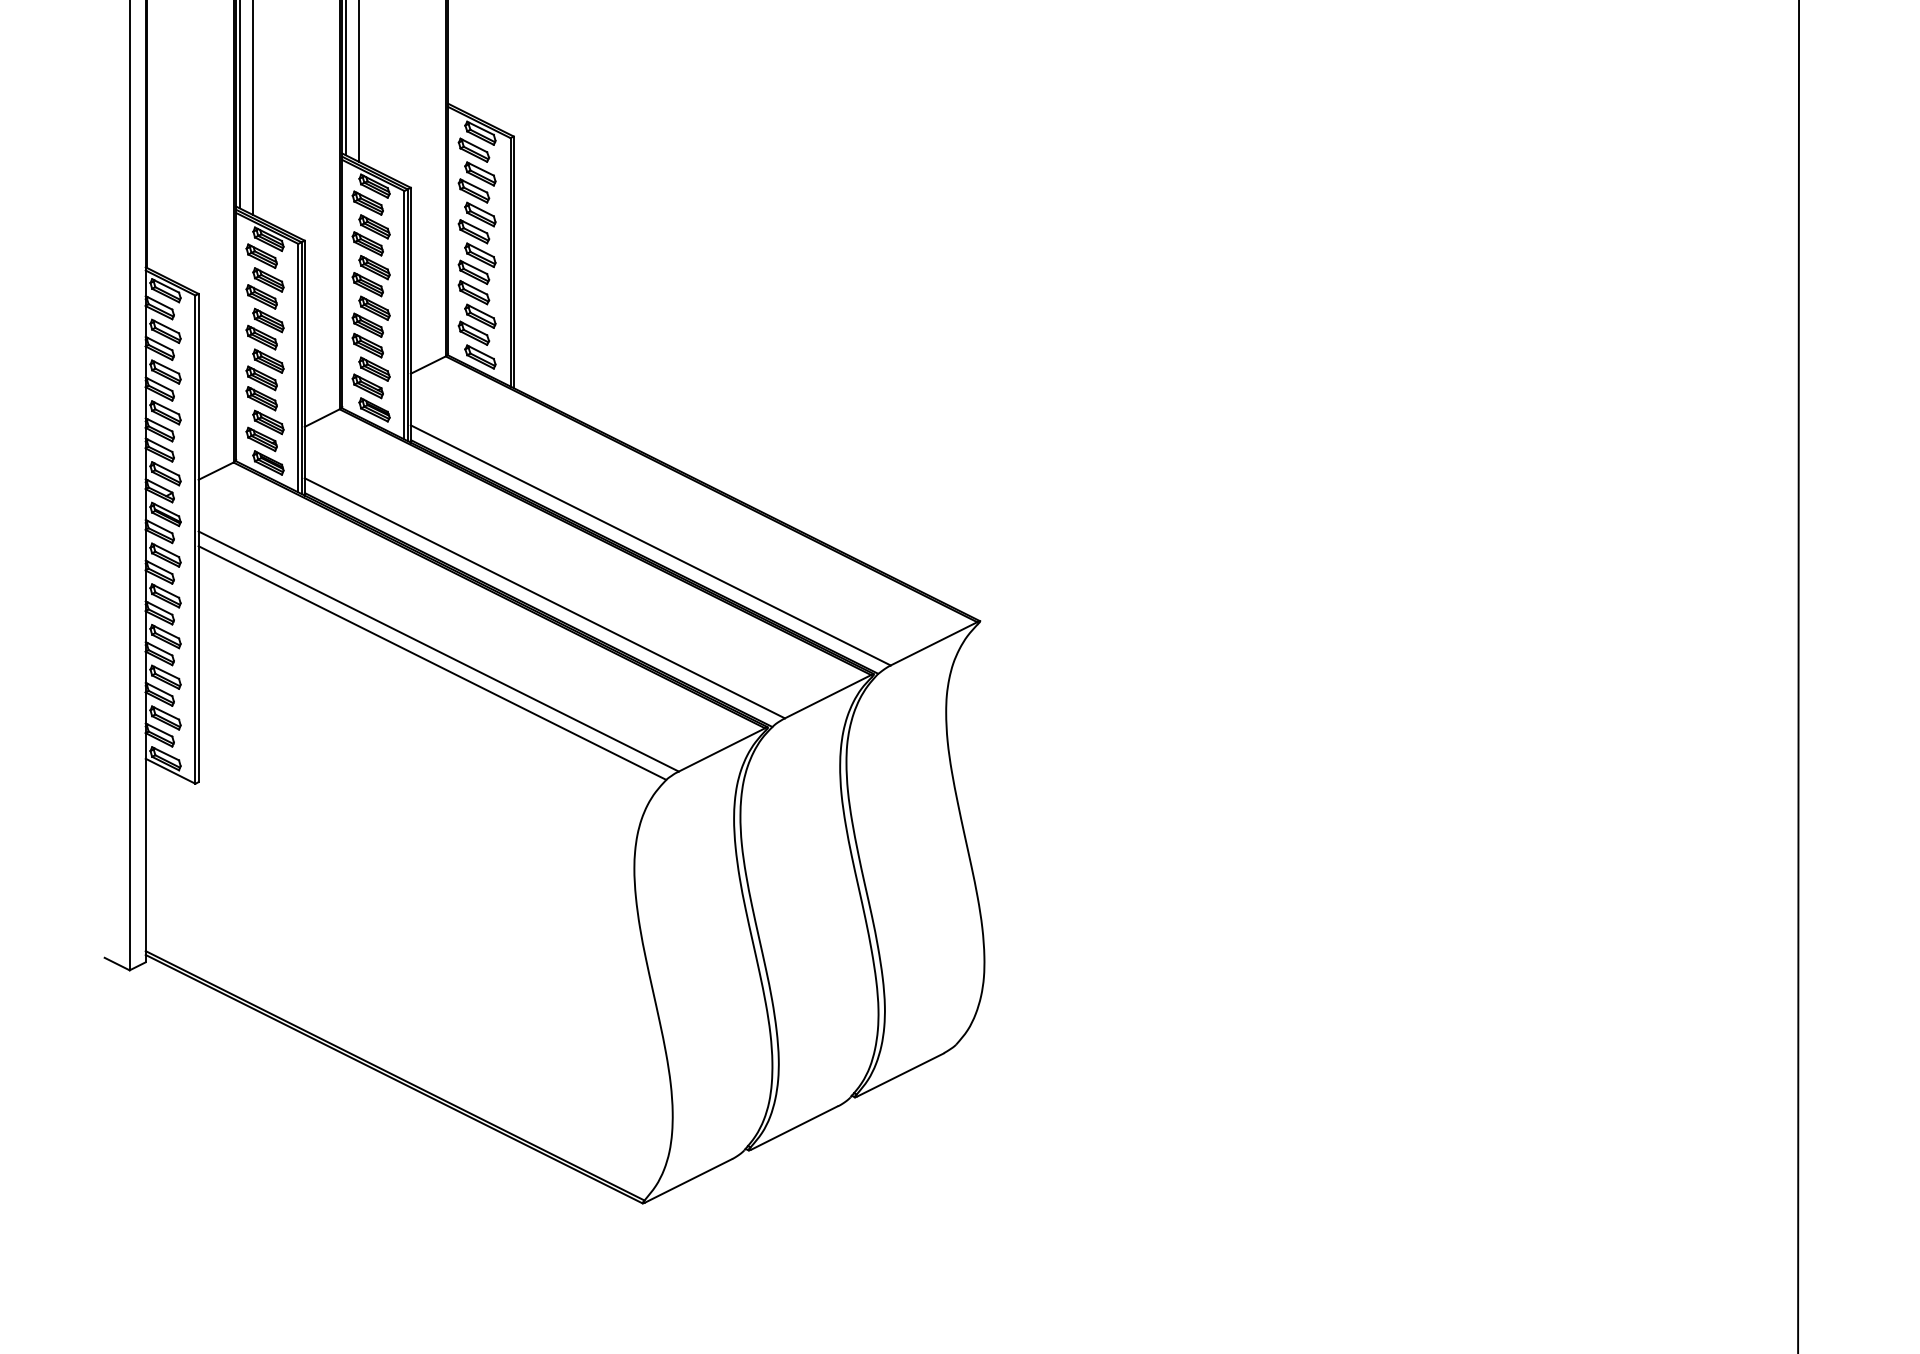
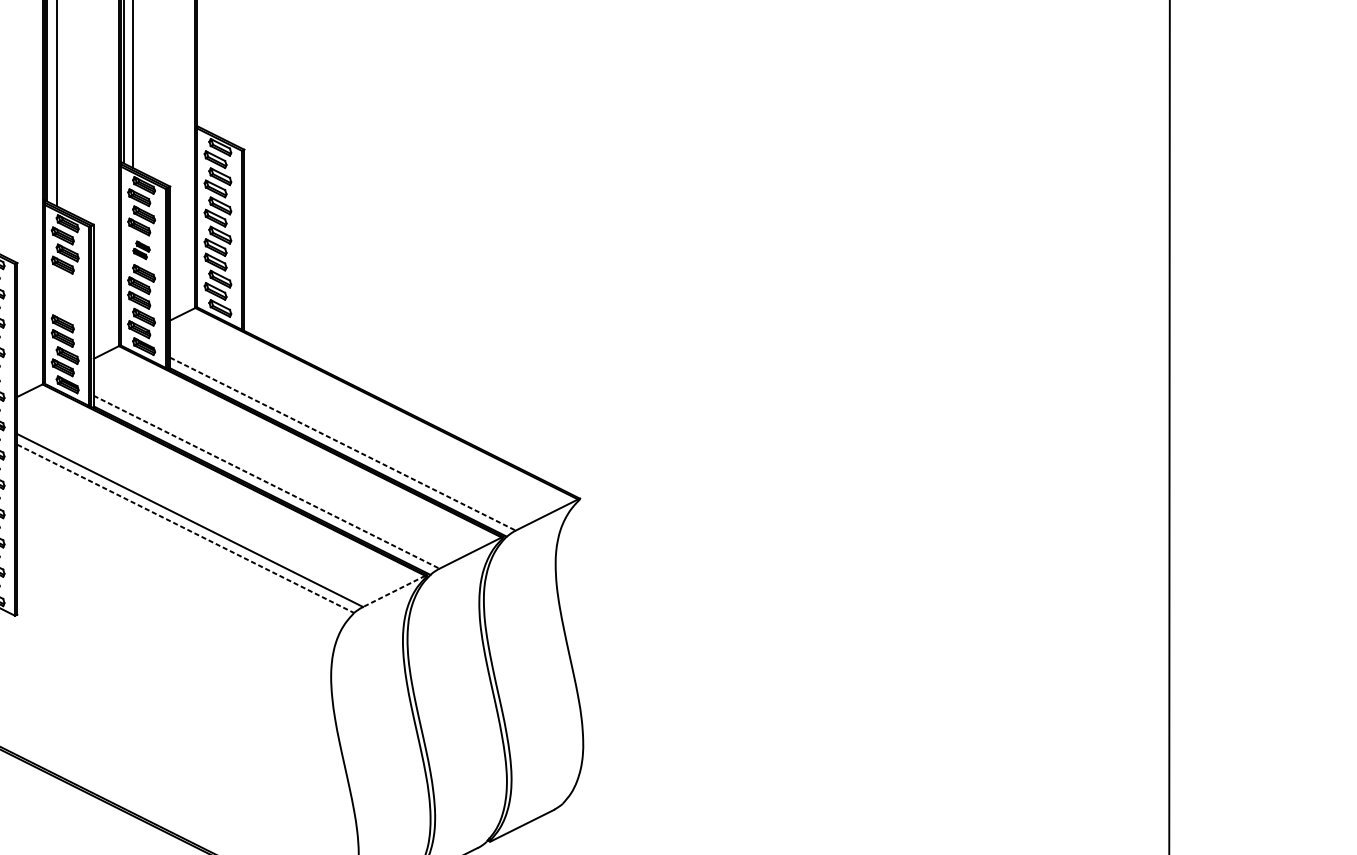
part: (370, 276) -> (141, 250), size x0.6
part: (264, 340) -> (64, 296), removed
line: (651, 545) -> (343, 444), solid -> dashed
line: (545, 598) -> (267, 482), solid -> dashed
line: (432, 663) -> (185, 529), solid -> dashed
line: (721, 750) -> (393, 591), solid -> dashed

